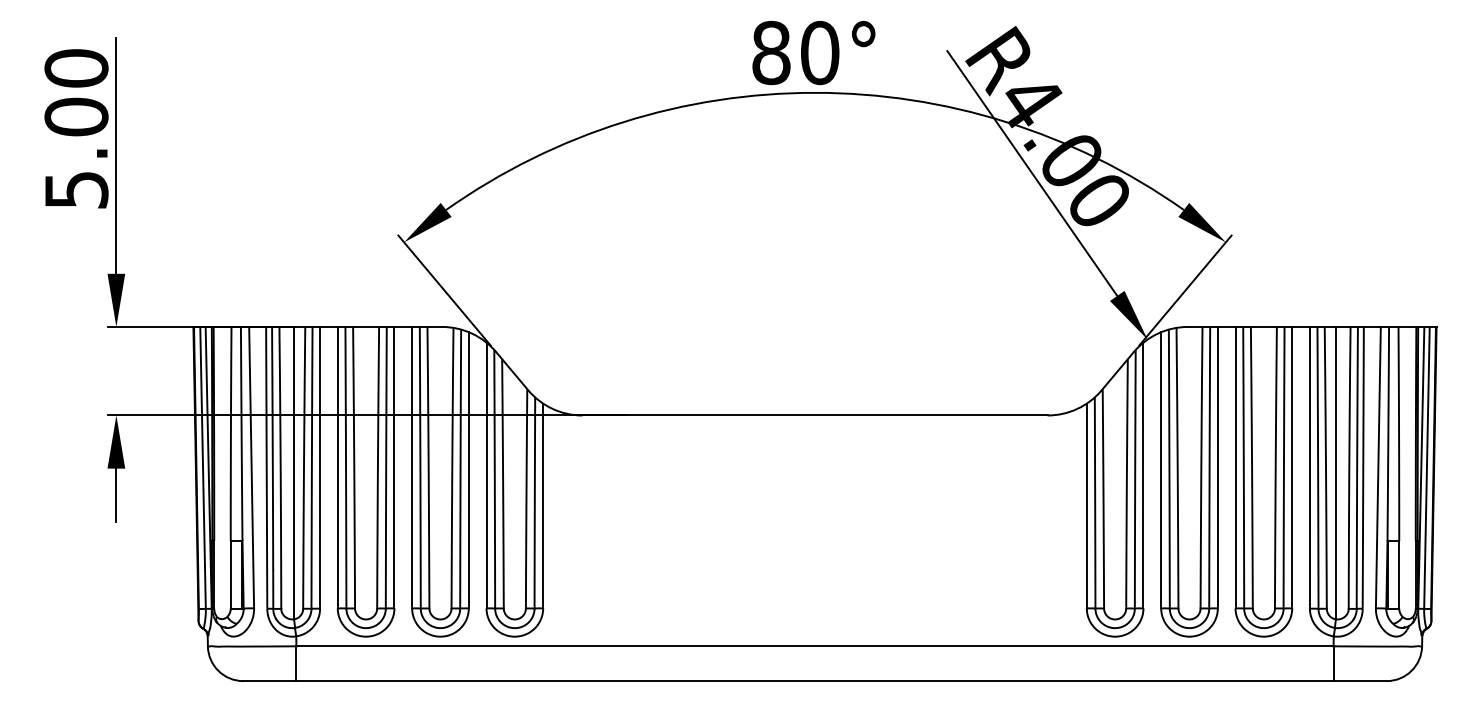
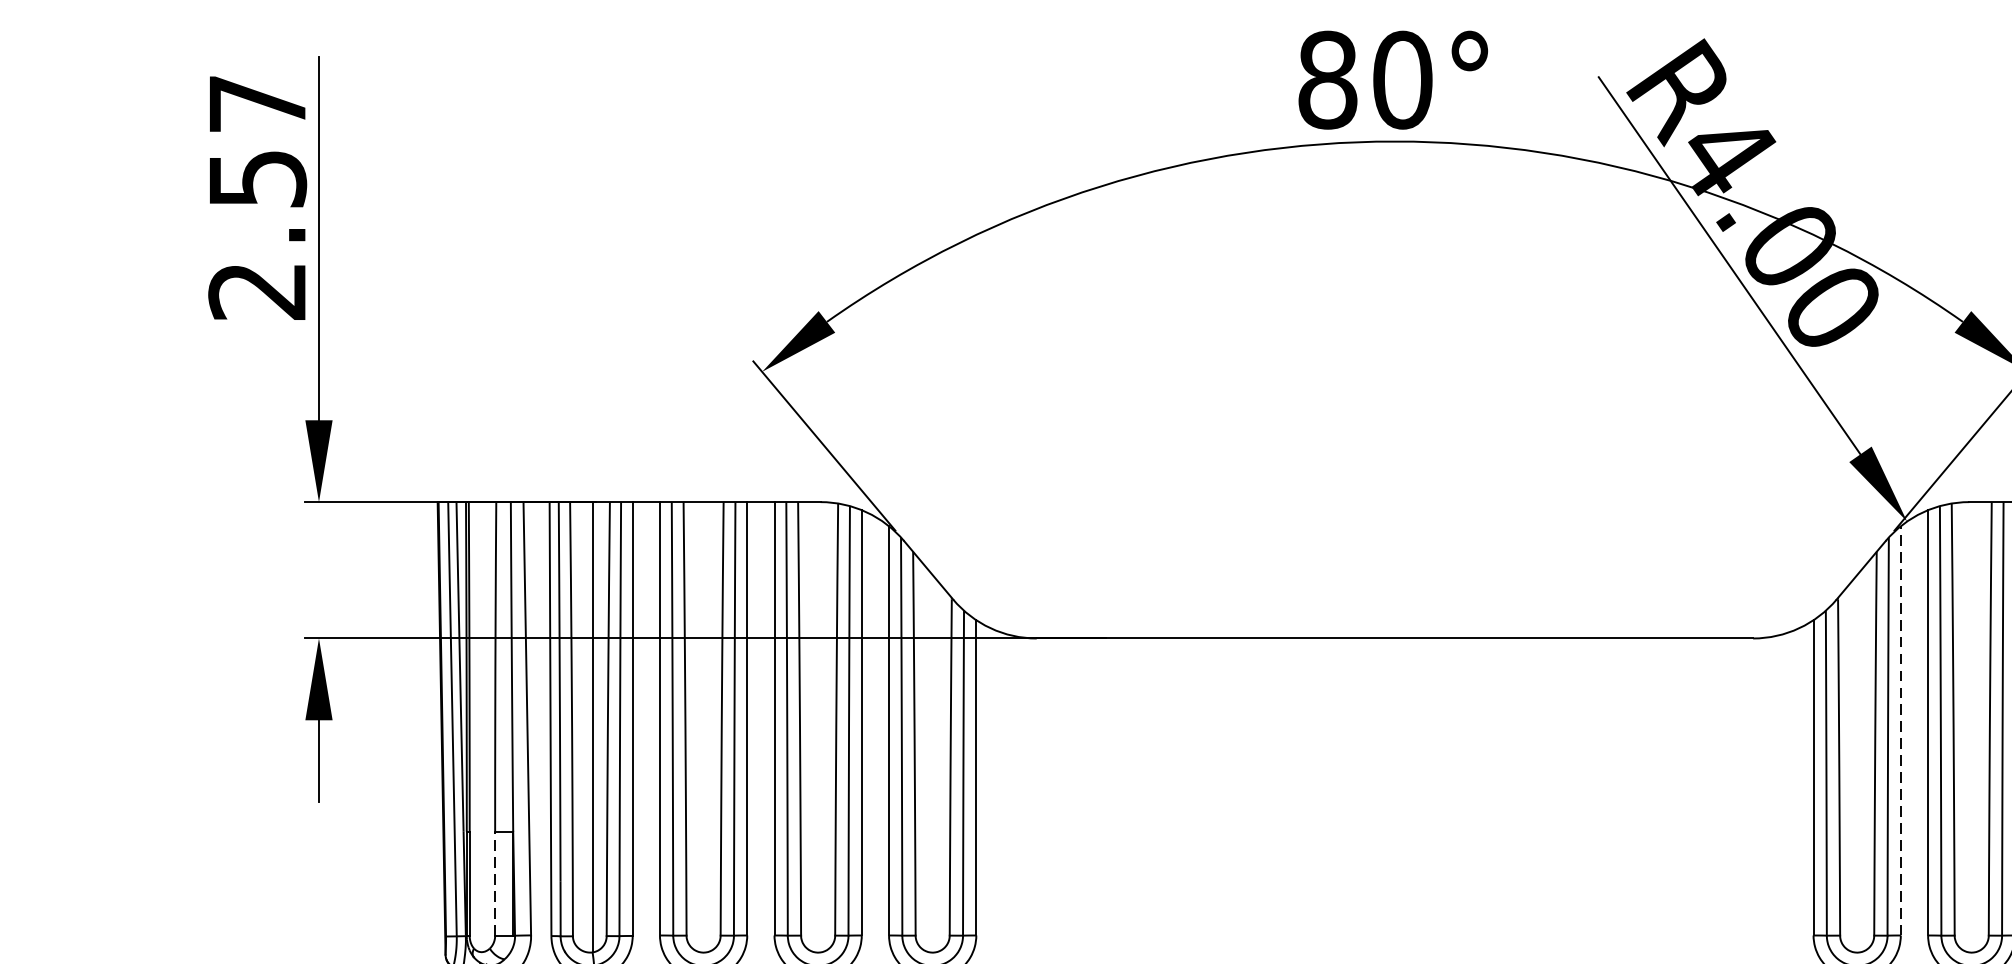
text: (76, 128) -> (257, 196), 5.00 -> 2.57
line: (1143, 475) -> (1900, 730), solid -> dashed
line: (230, 574) -> (494, 883), solid -> dashed

